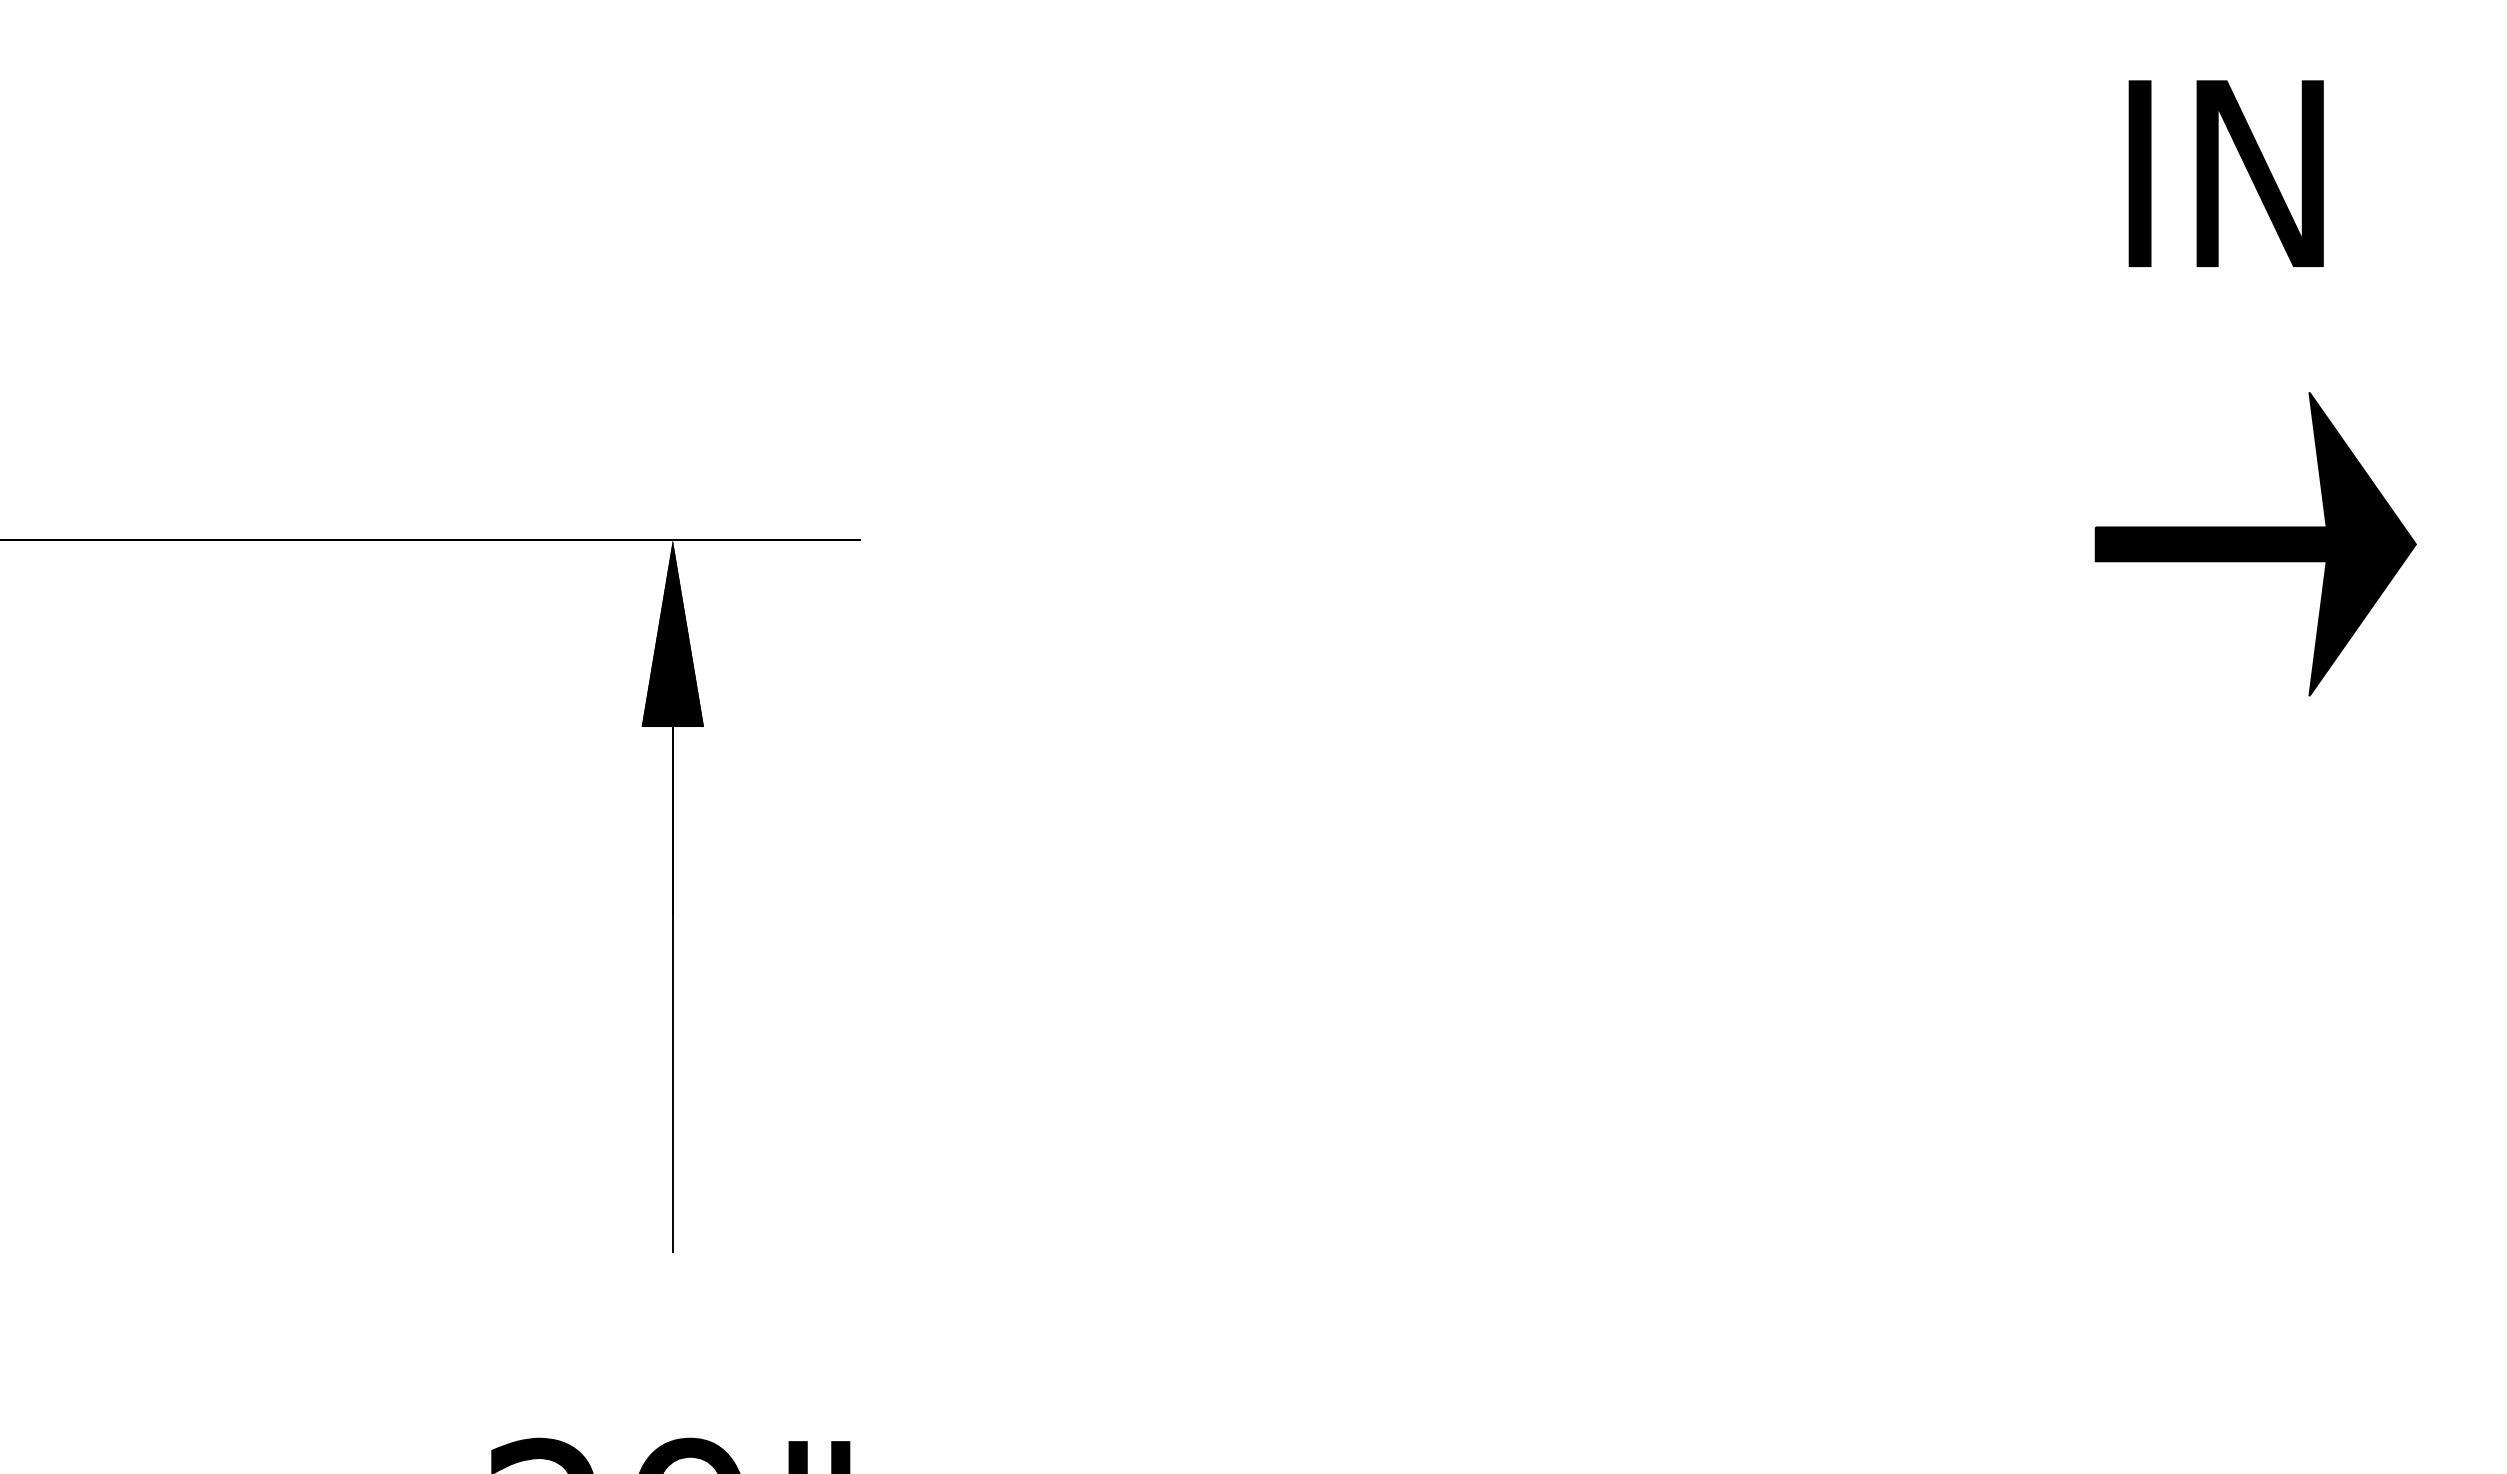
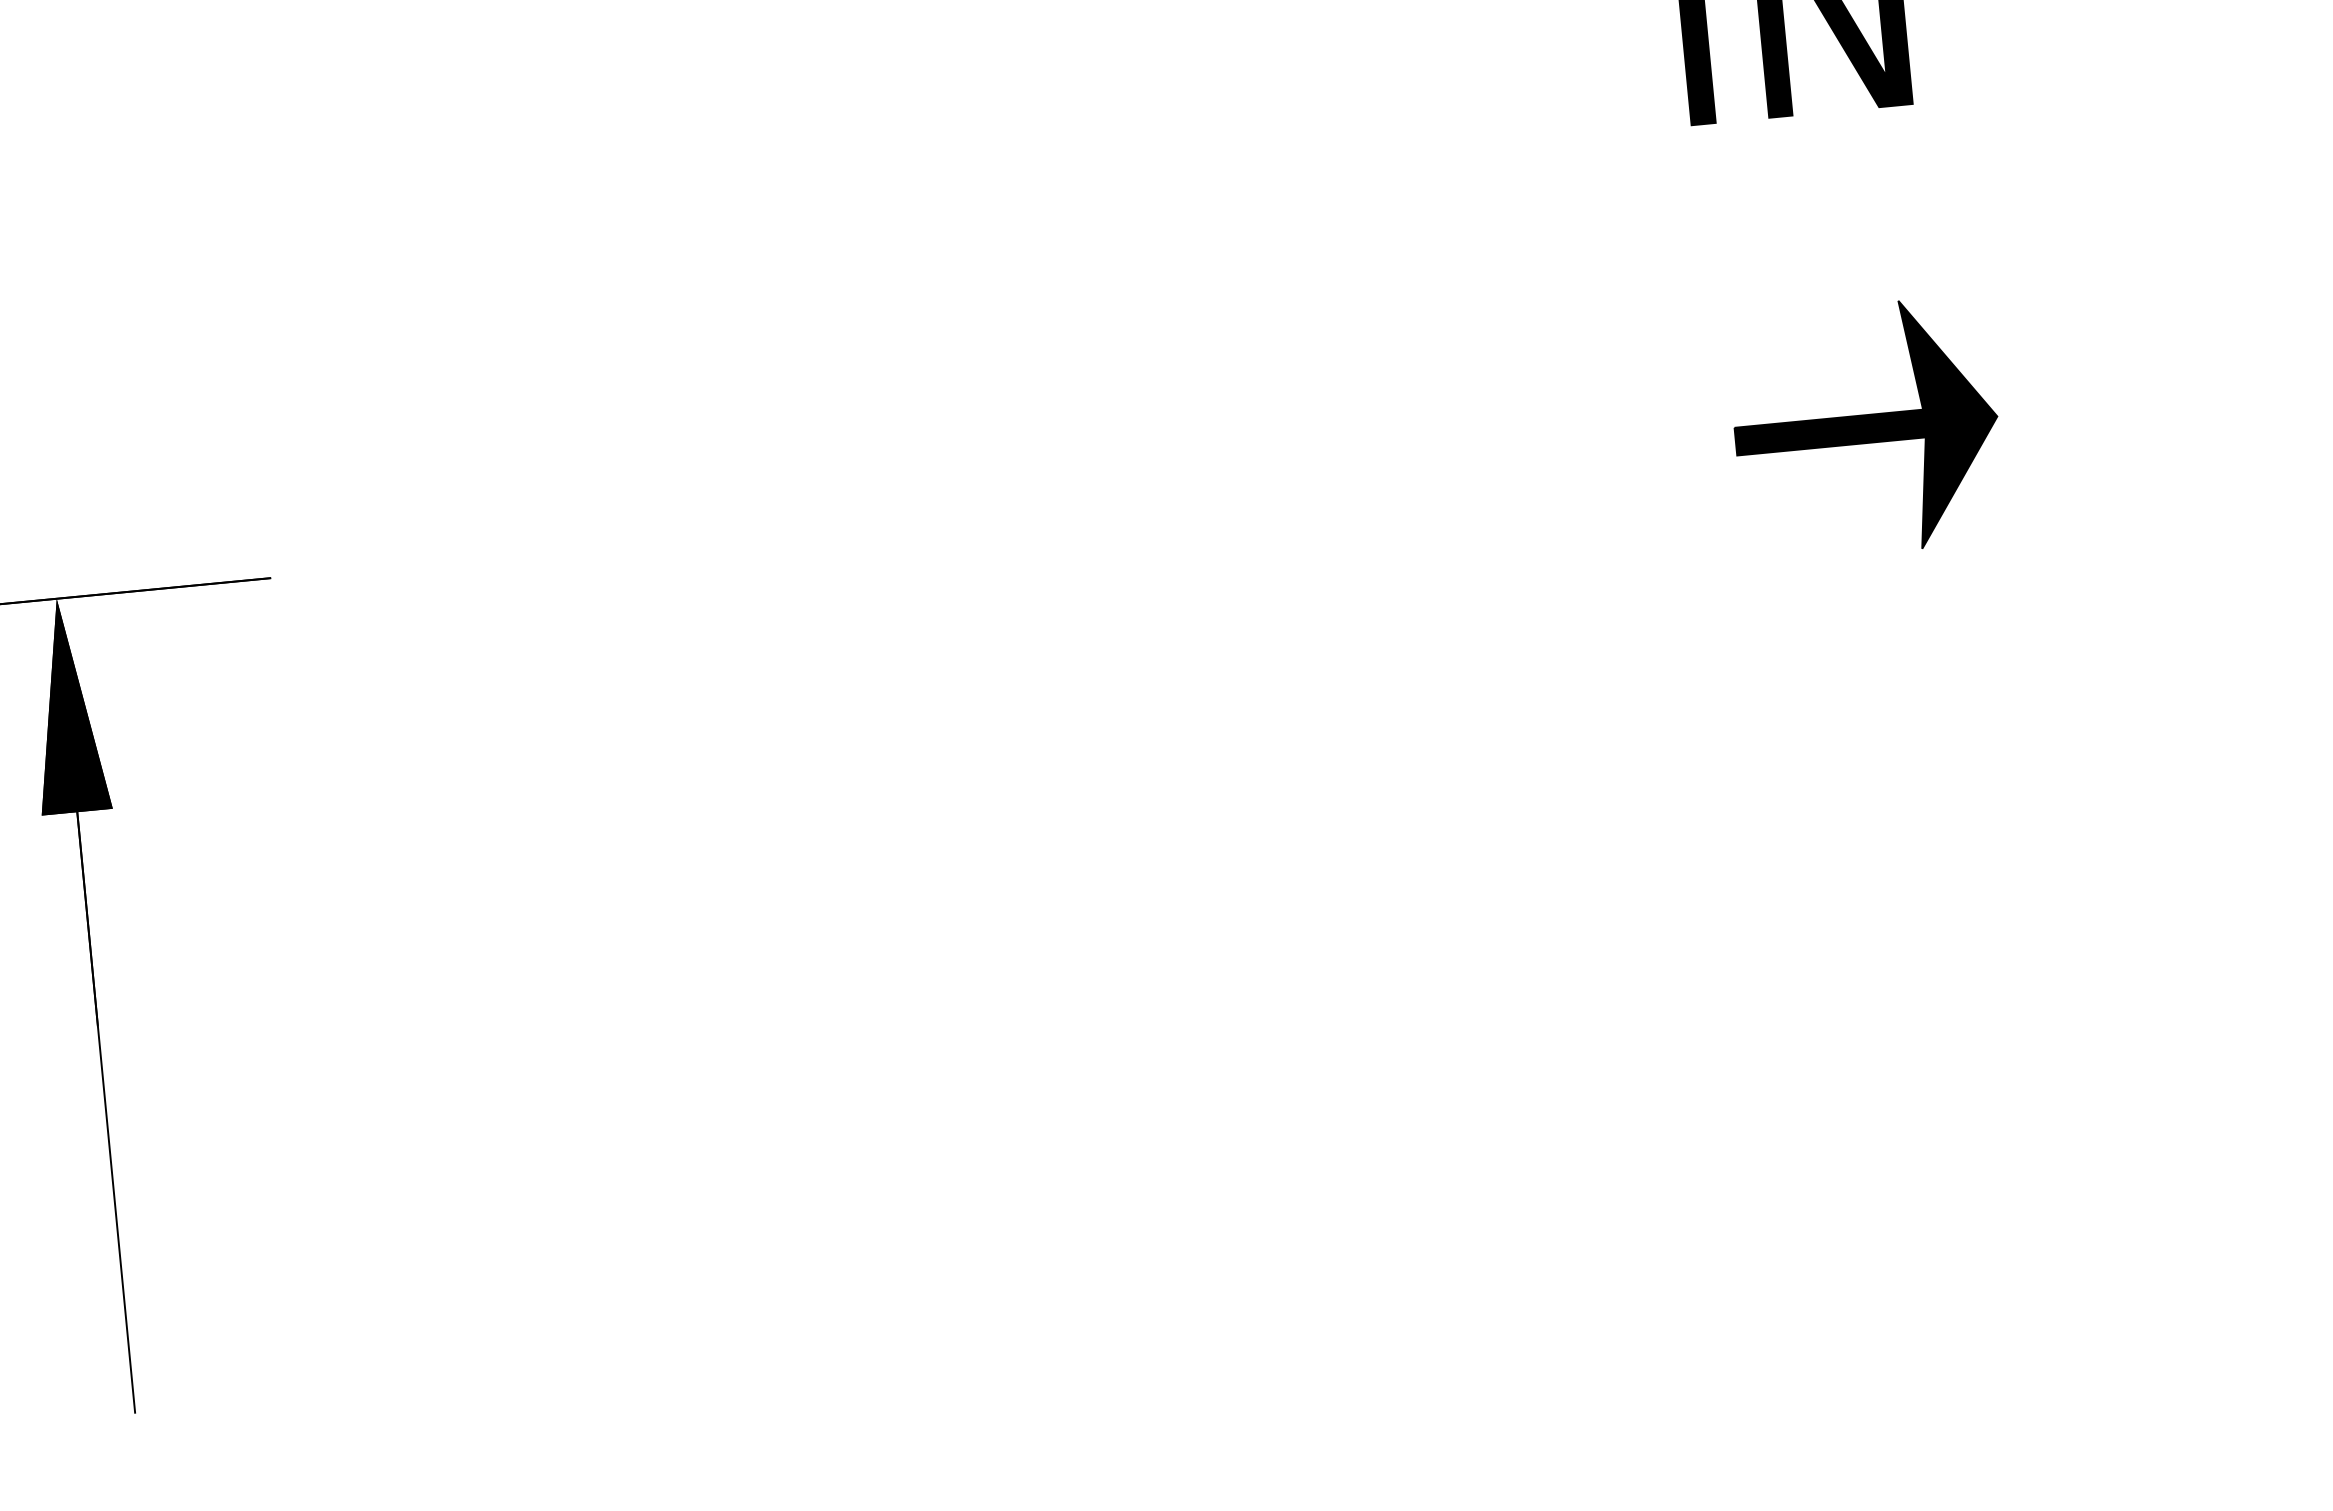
part: (2255, 543) -> (1866, 428), size x0.71

